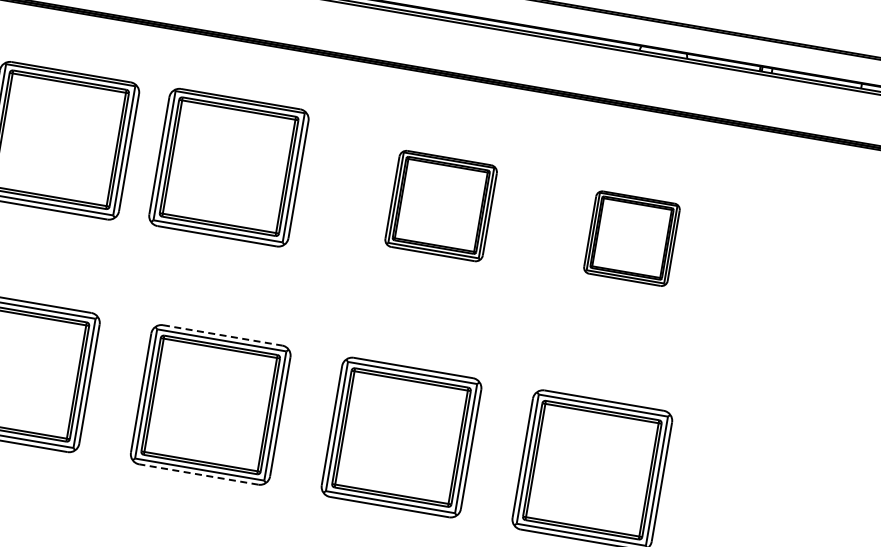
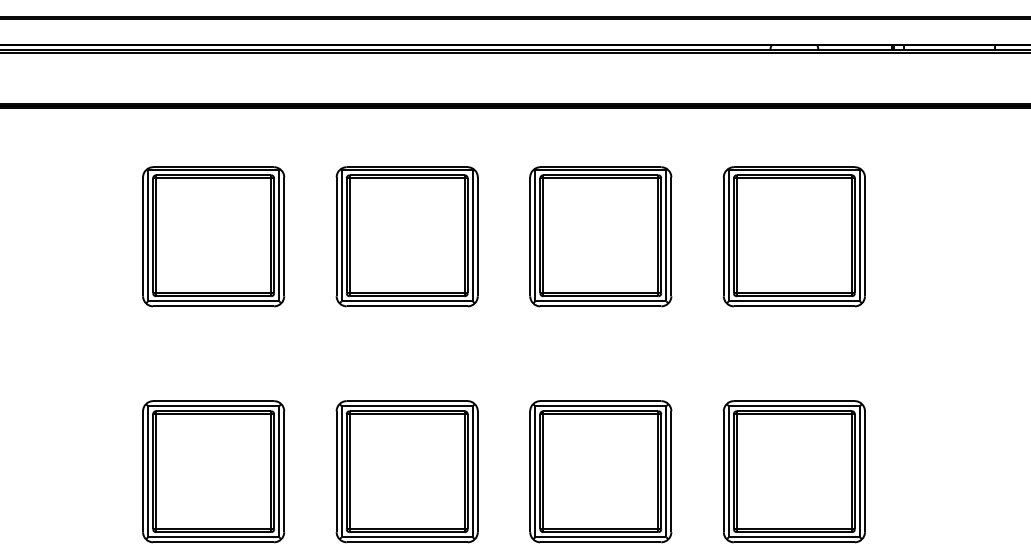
part: (228, 167) -> (406, 236), moved
part: (440, 205) -> (600, 236), size x1.43
part: (632, 238) -> (794, 236), size x1.67
line: (222, 335) -> (407, 401), dashed -> solid
line: (198, 474) -> (406, 542), dashed -> solid

